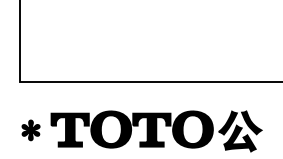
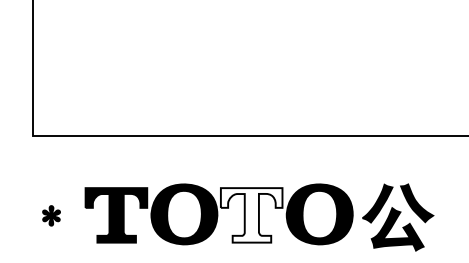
fill: (151, 129) -> (251, 214), removed
part: (30, 130) -> (50, 215), size x0.6

